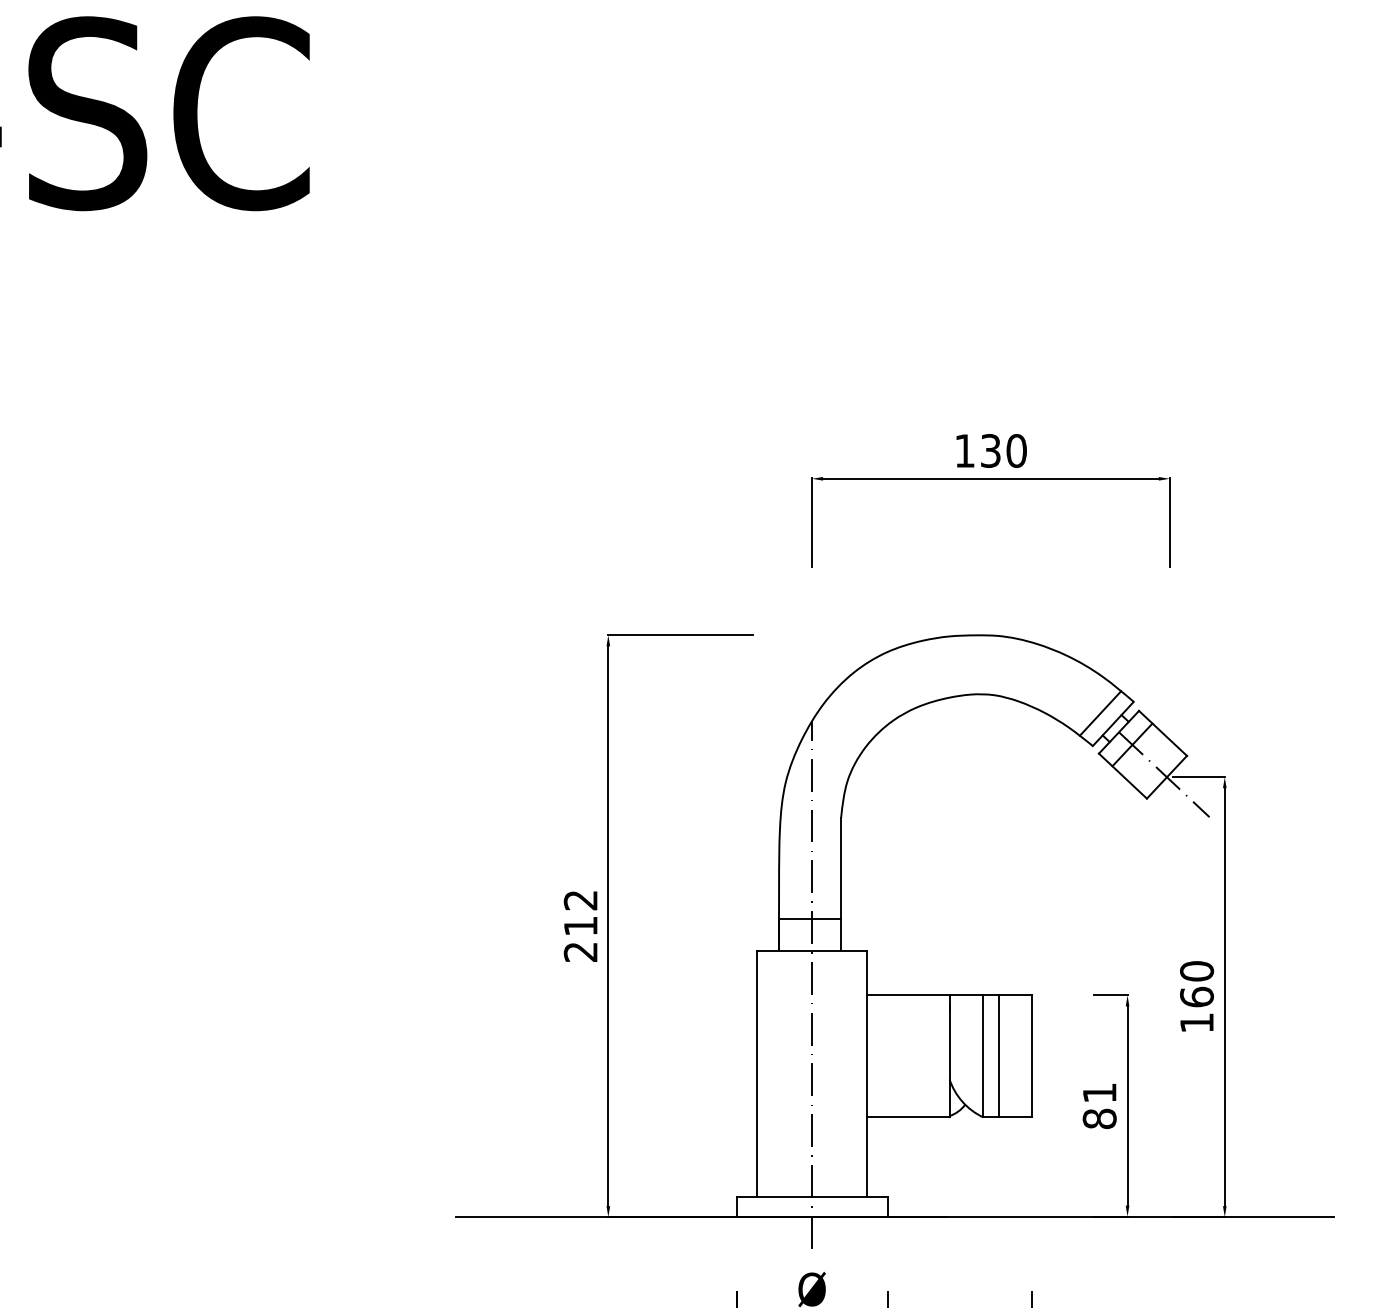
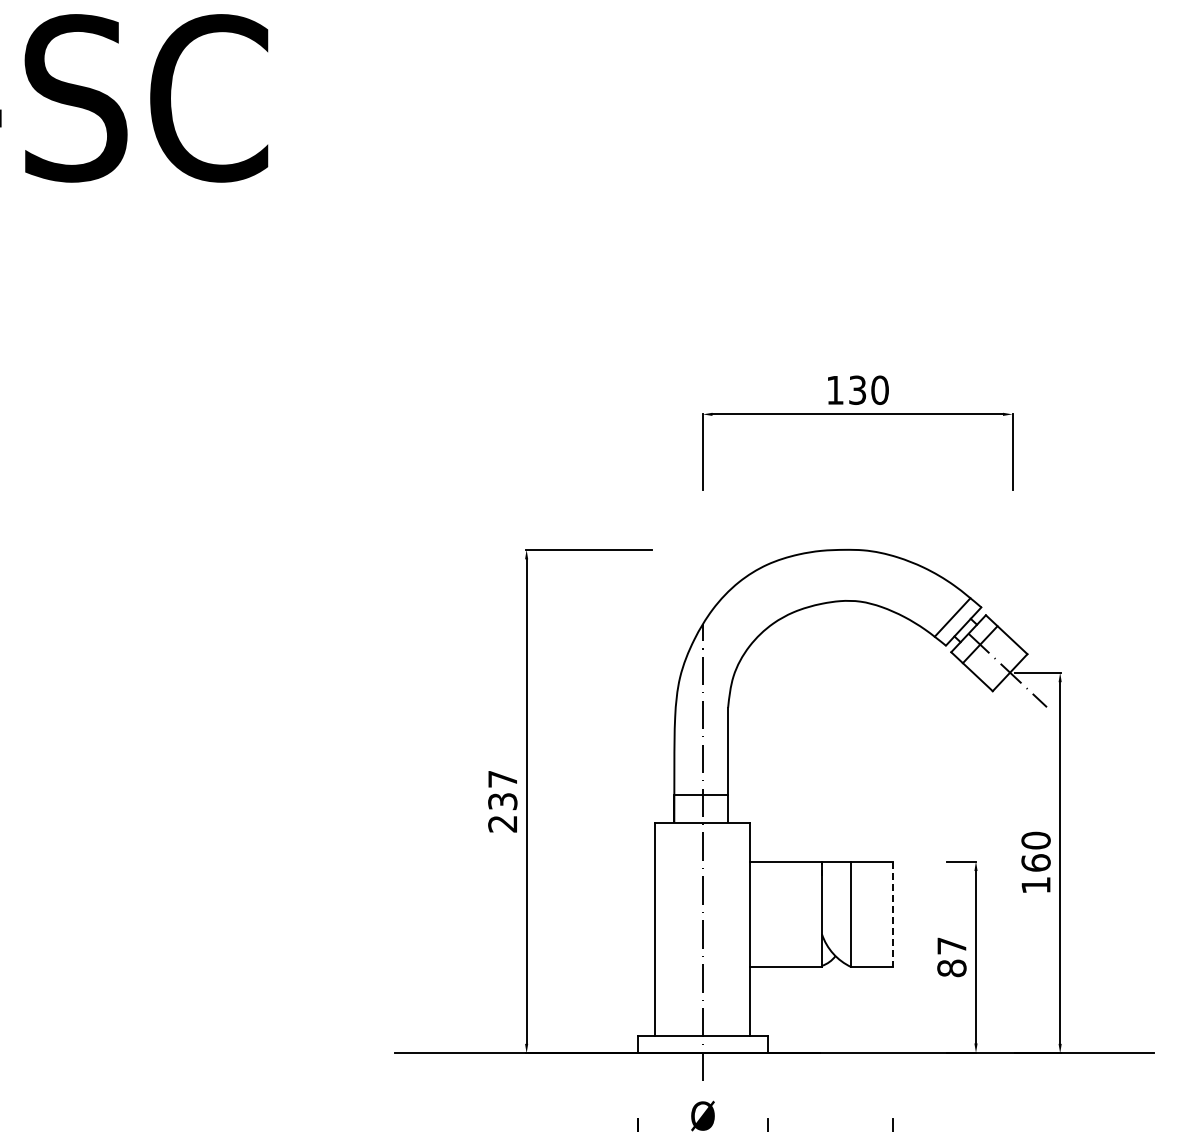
text: (580, 913) -> (502, 790), 212 -> 237
line: (998, 1056) -> (864, 914), removed
line: (1032, 1056) -> (893, 914), solid -> dashed
text: (1099, 1092) -> (951, 945), 81 -> 87

